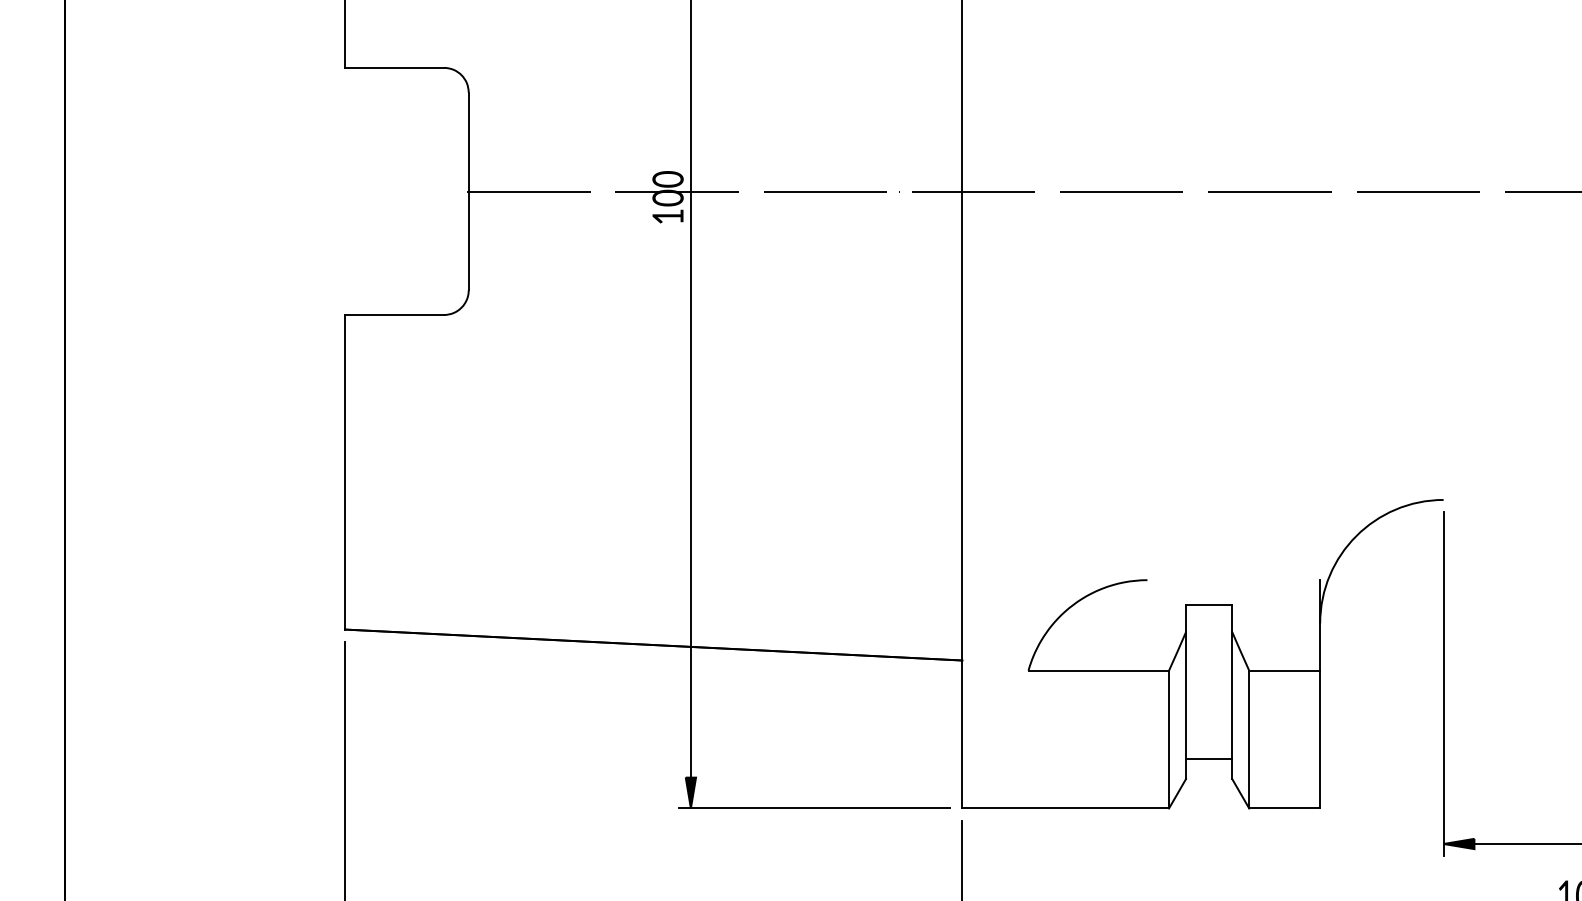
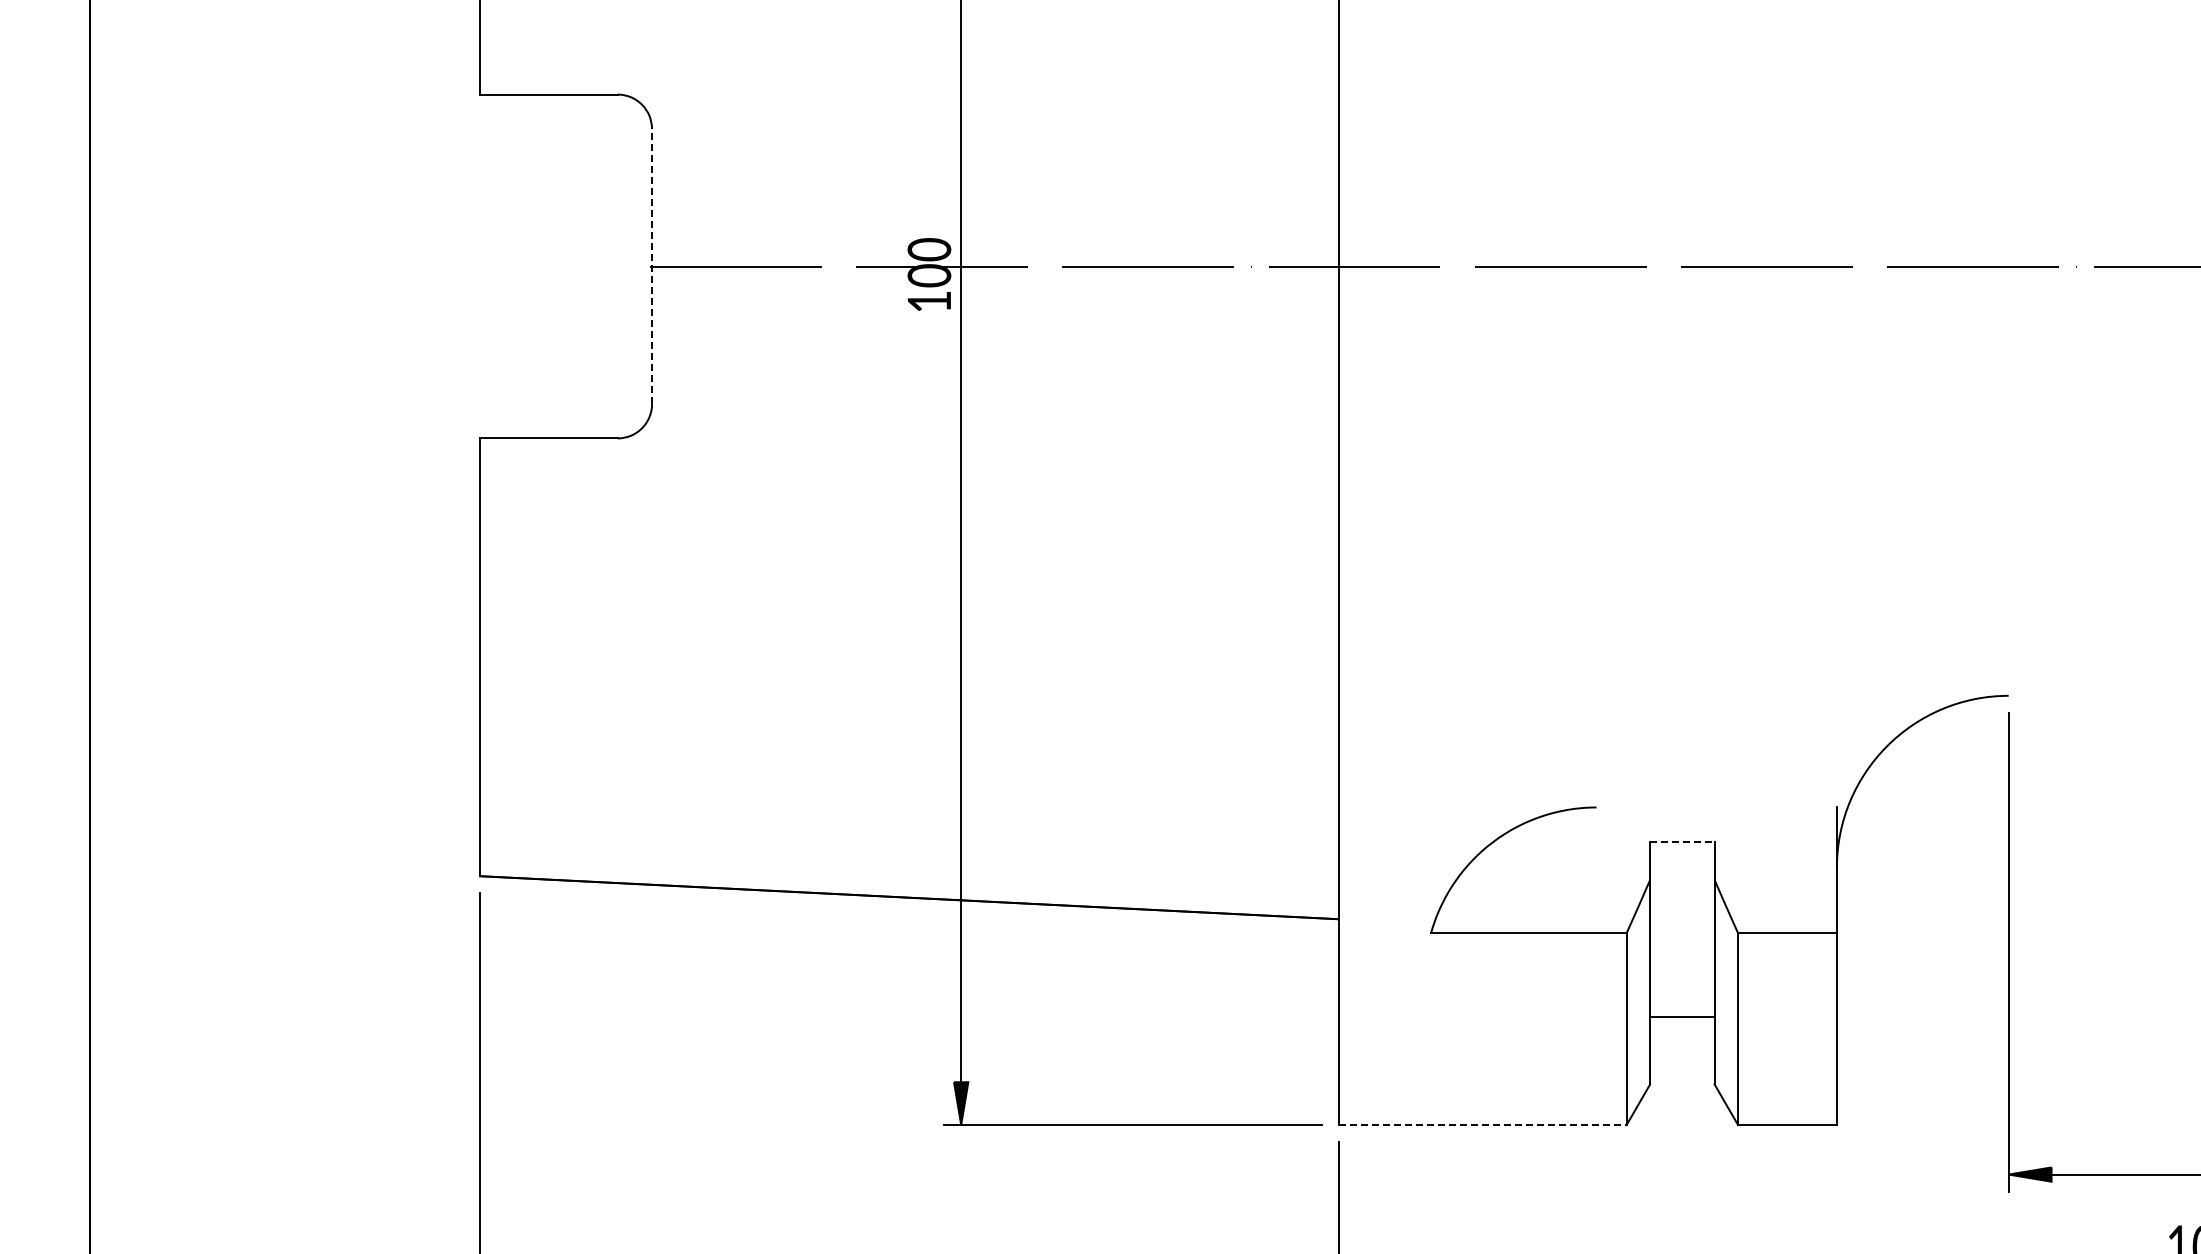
line: (469, 191) -> (652, 266), solid -> dashed
line: (1209, 605) -> (1682, 842), solid -> dashed
line: (1209, 759) -> (1682, 1017), moved
line: (1065, 808) -> (1482, 1125), solid -> dashed

